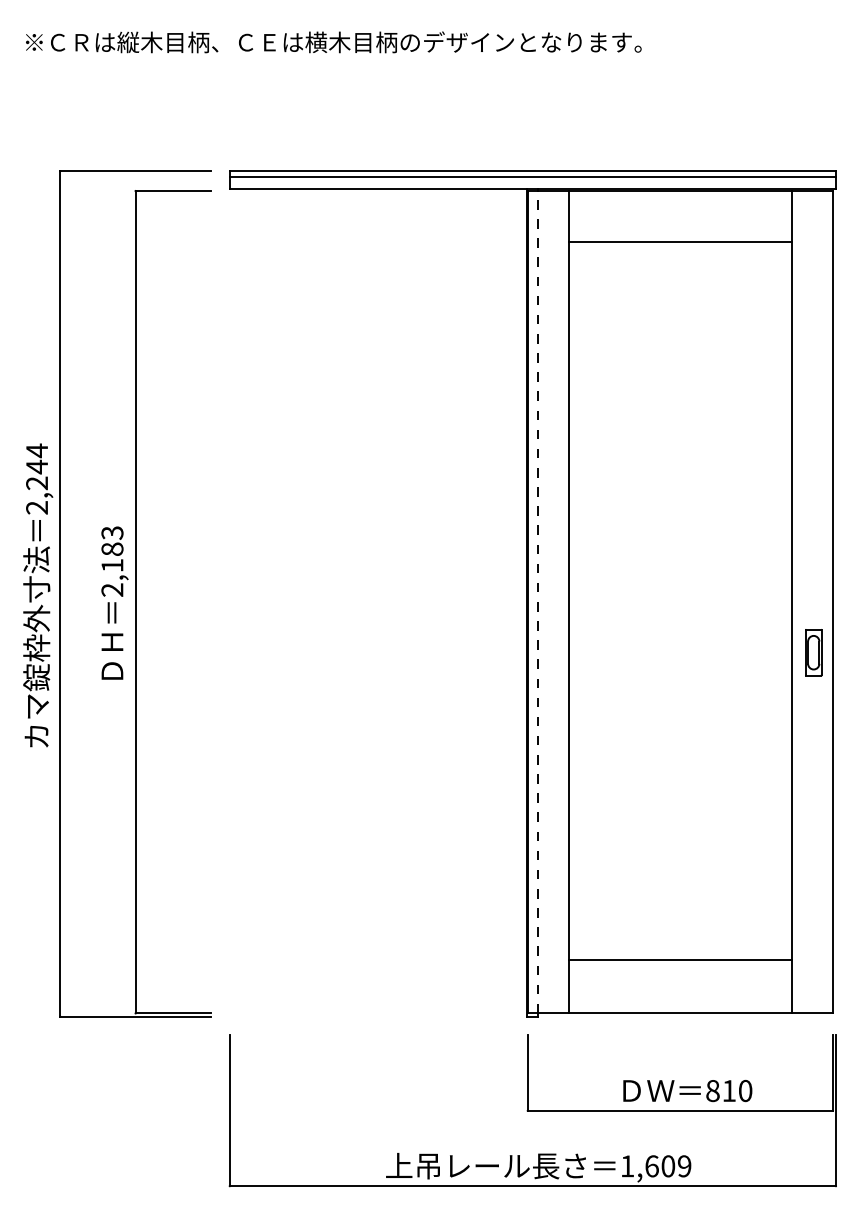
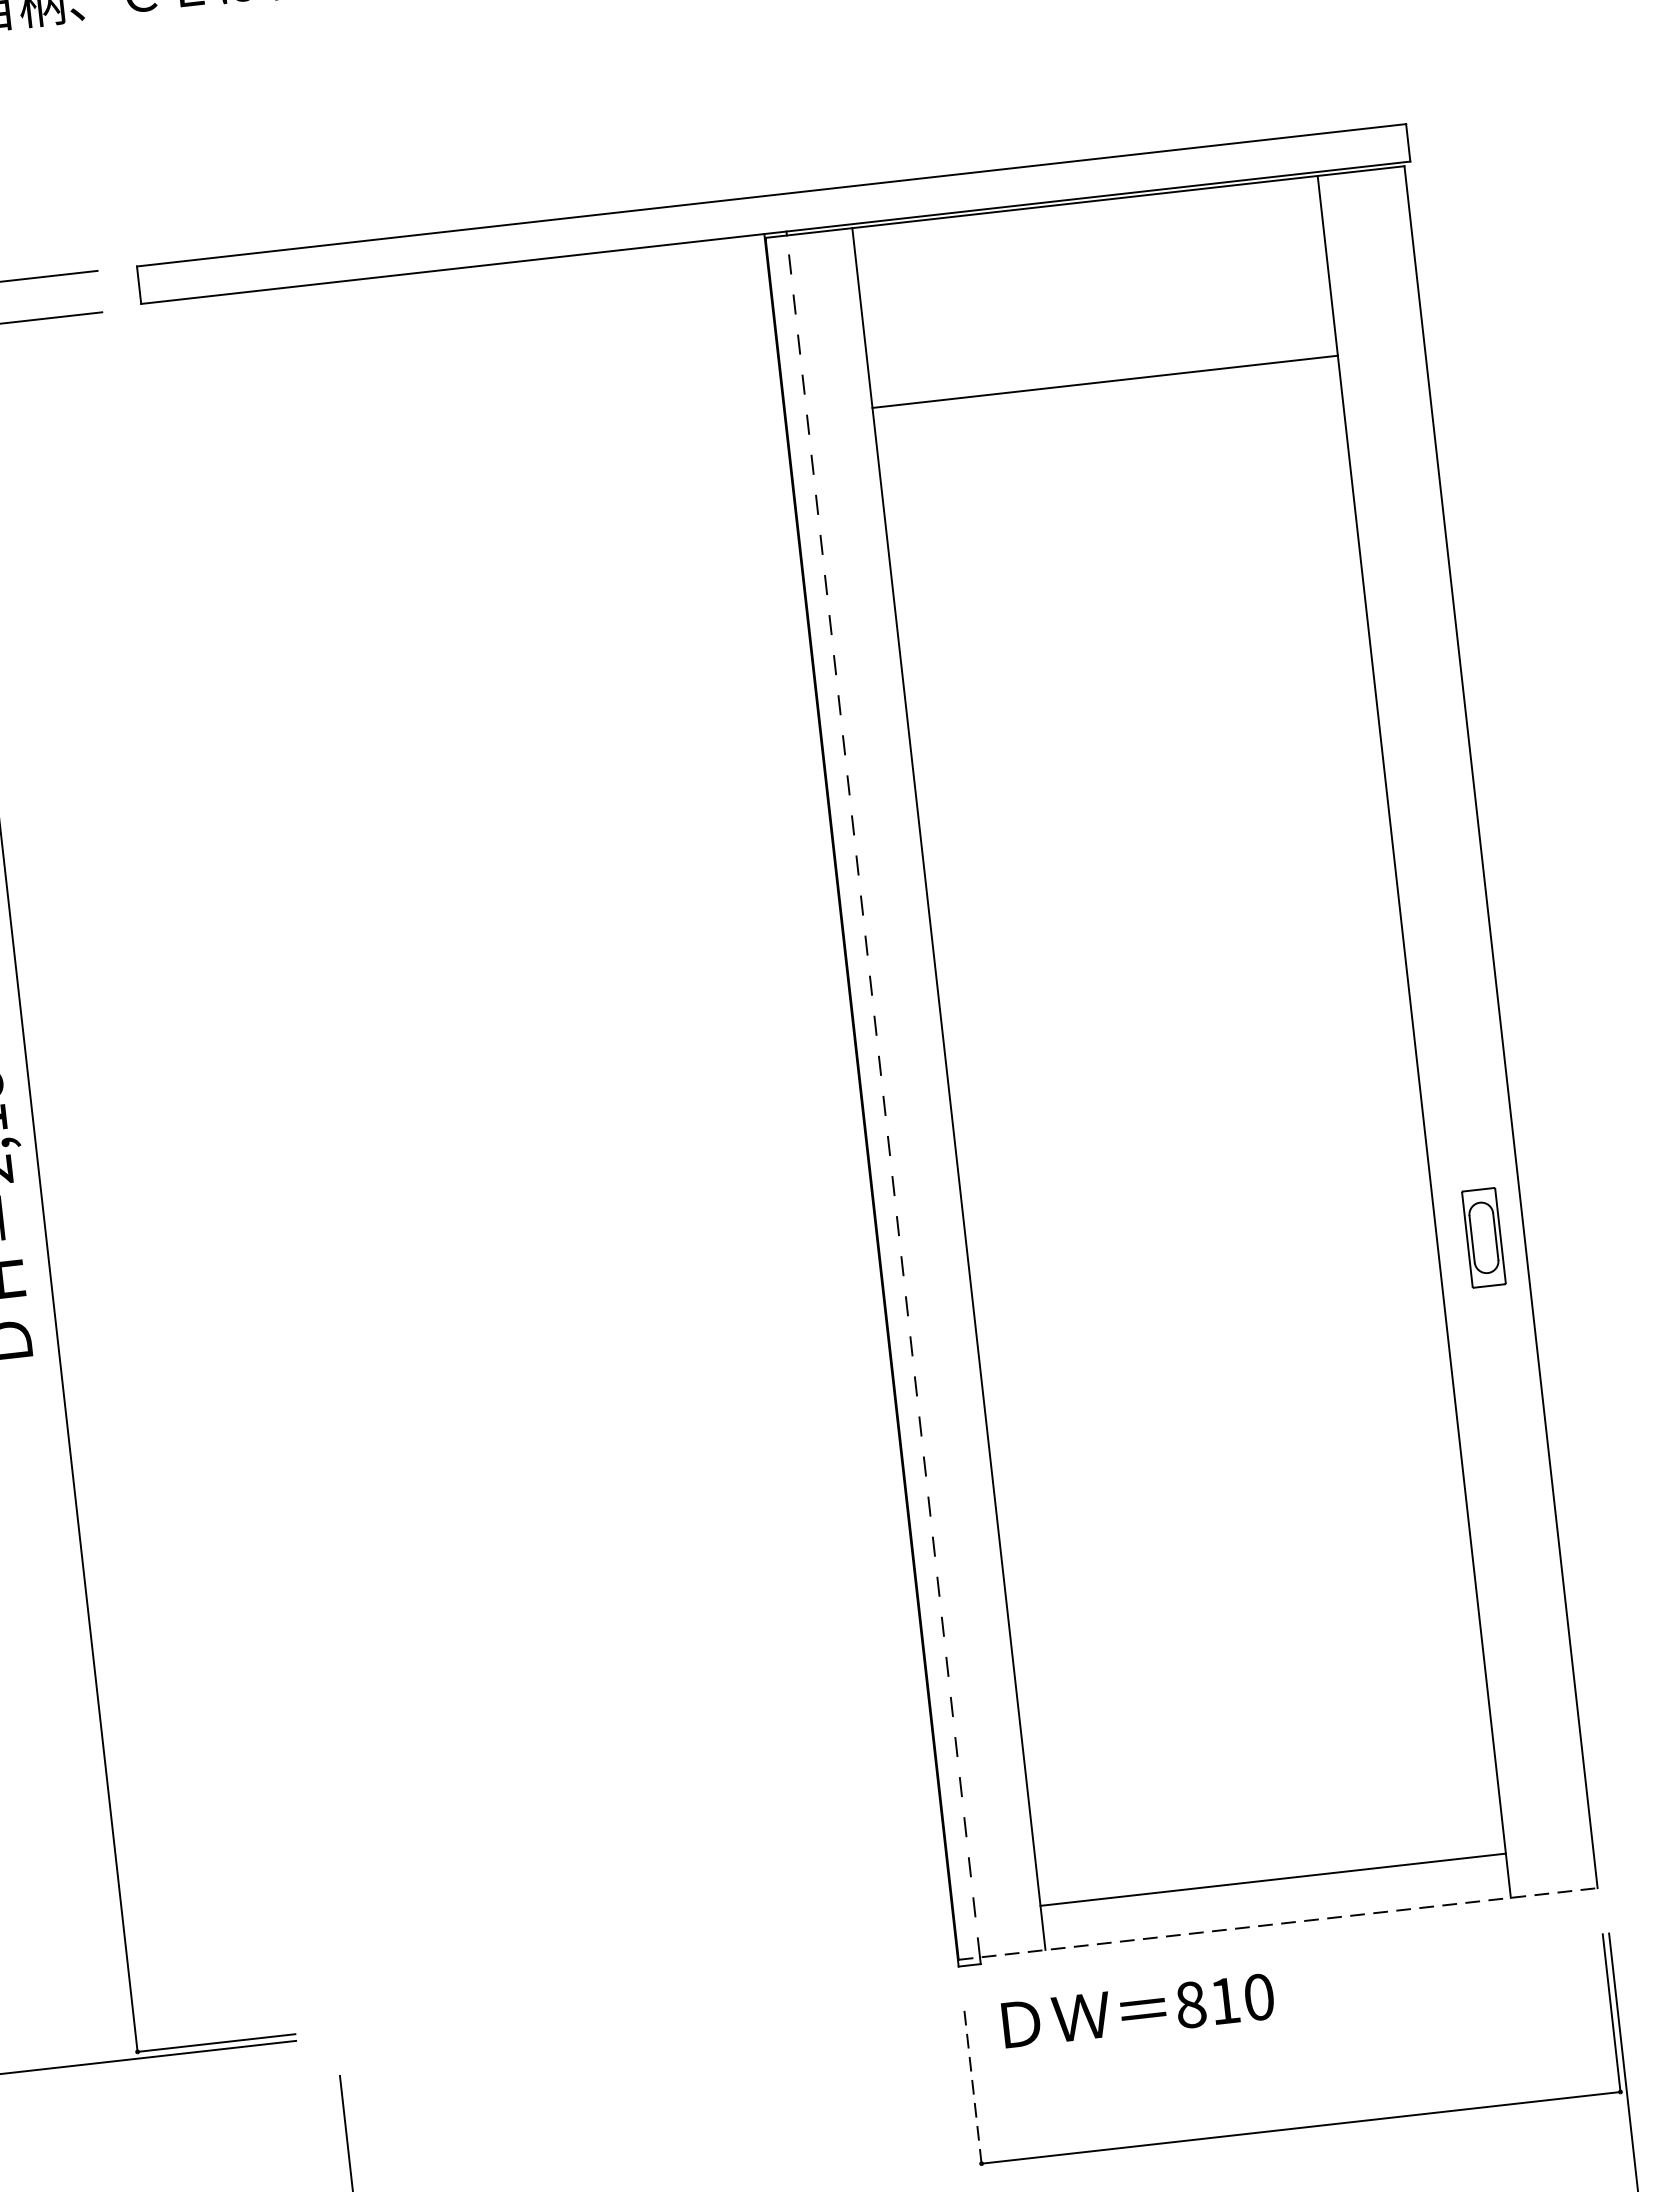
line: (532, 177) -> (772, 208), removed
line: (680, 241) -> (1105, 380), moved
part: (813, 652) -> (1483, 1237), moved
line: (680, 960) -> (1273, 1880), moved
line: (680, 1013) -> (1278, 1924), solid -> dashed
line: (527, 1073) -> (972, 2085), solid -> dashed
text: (687, 1091) -> (1137, 2011), moved

